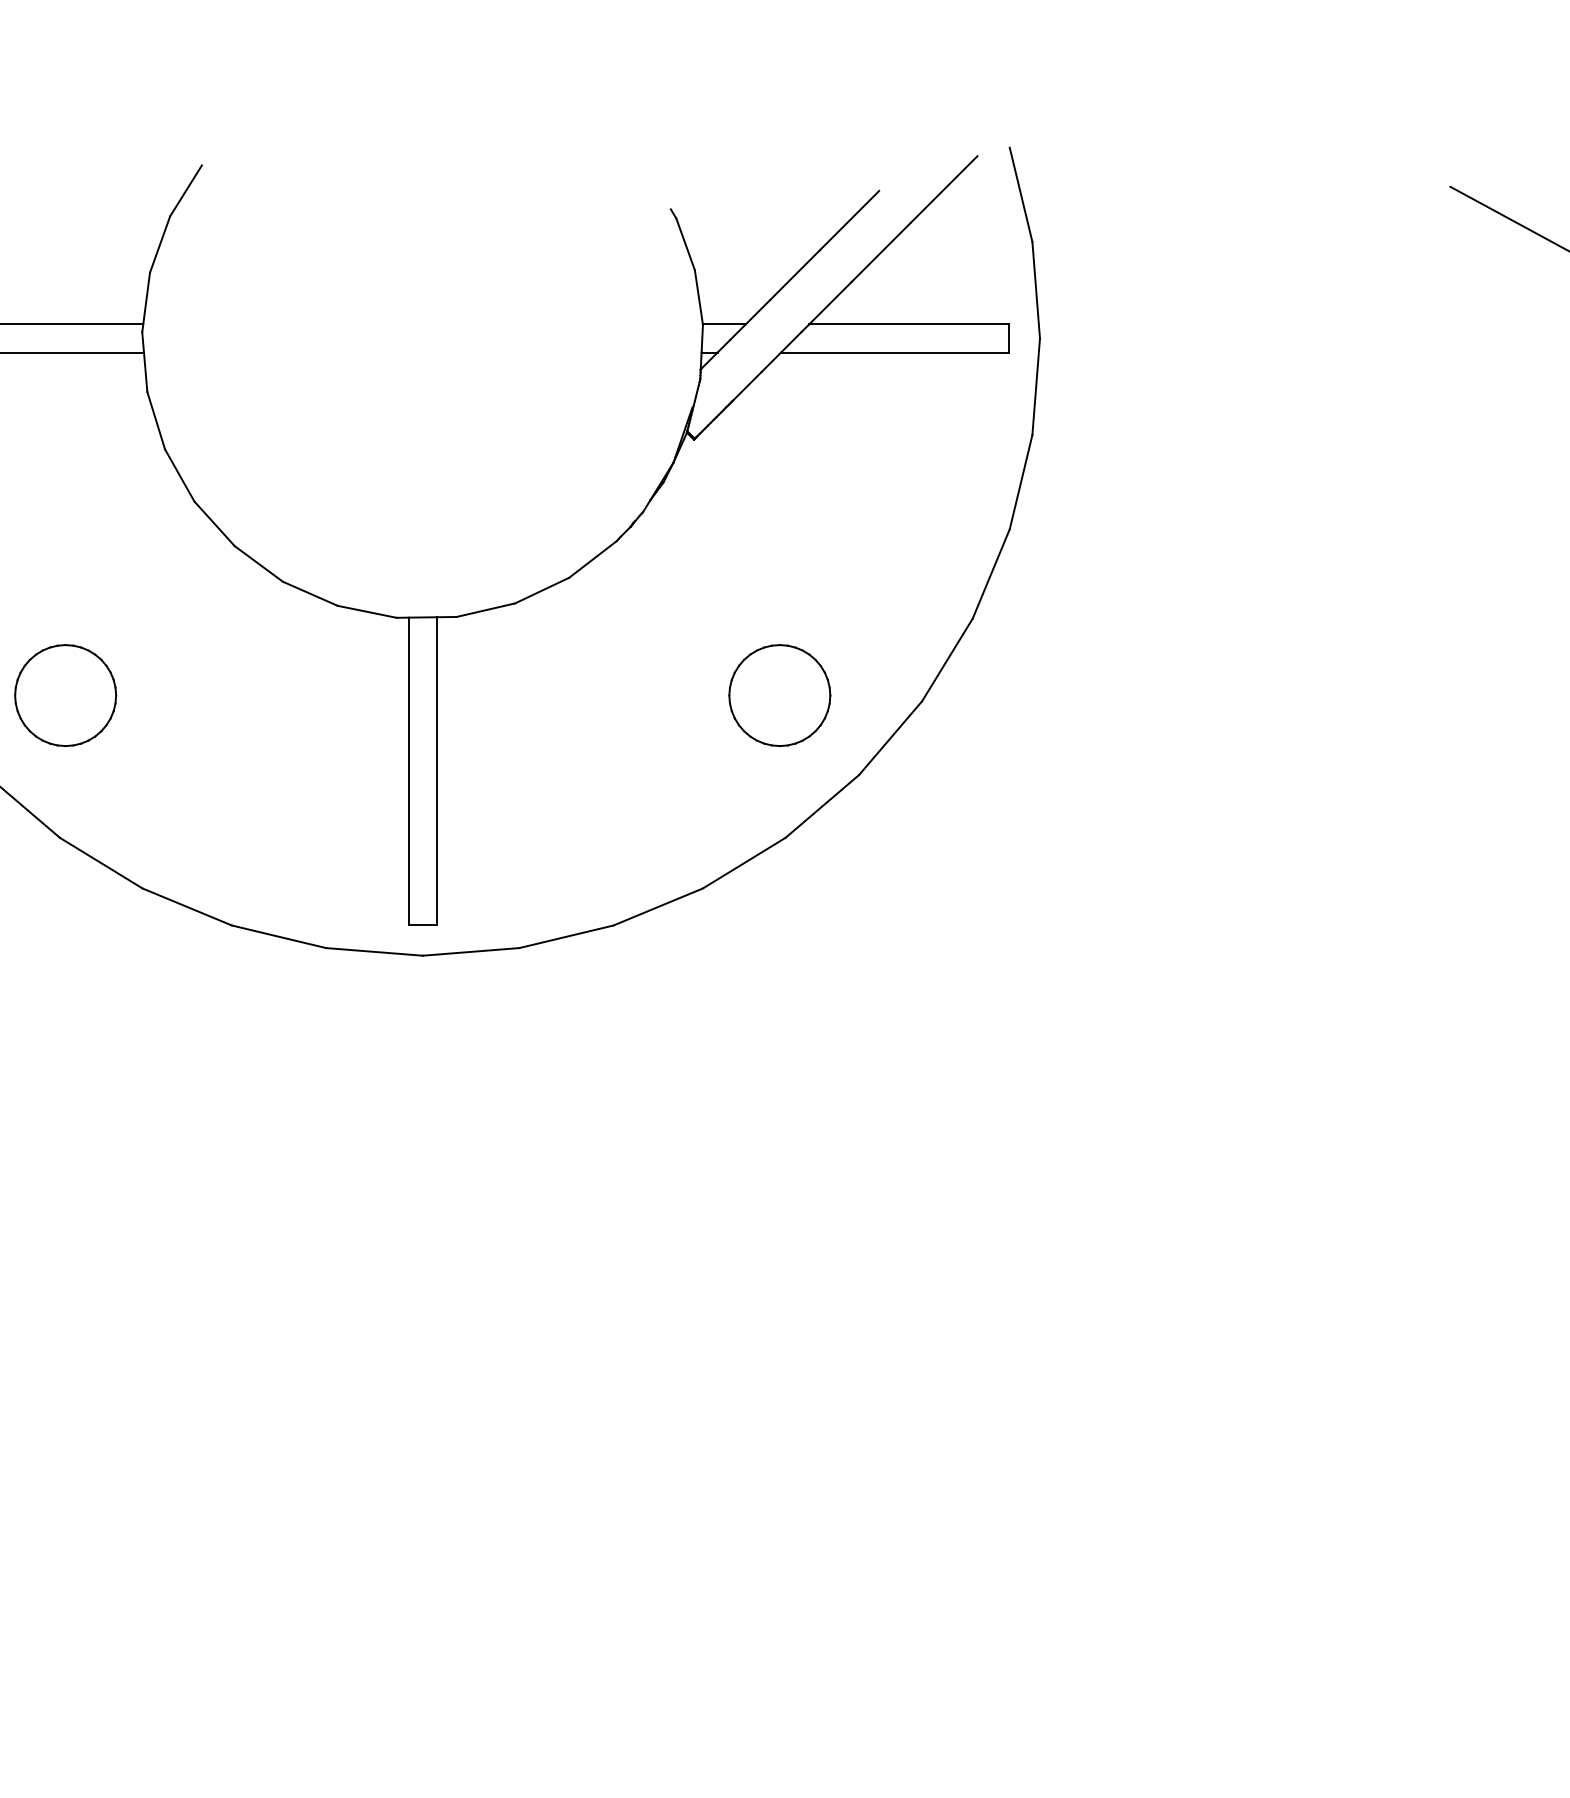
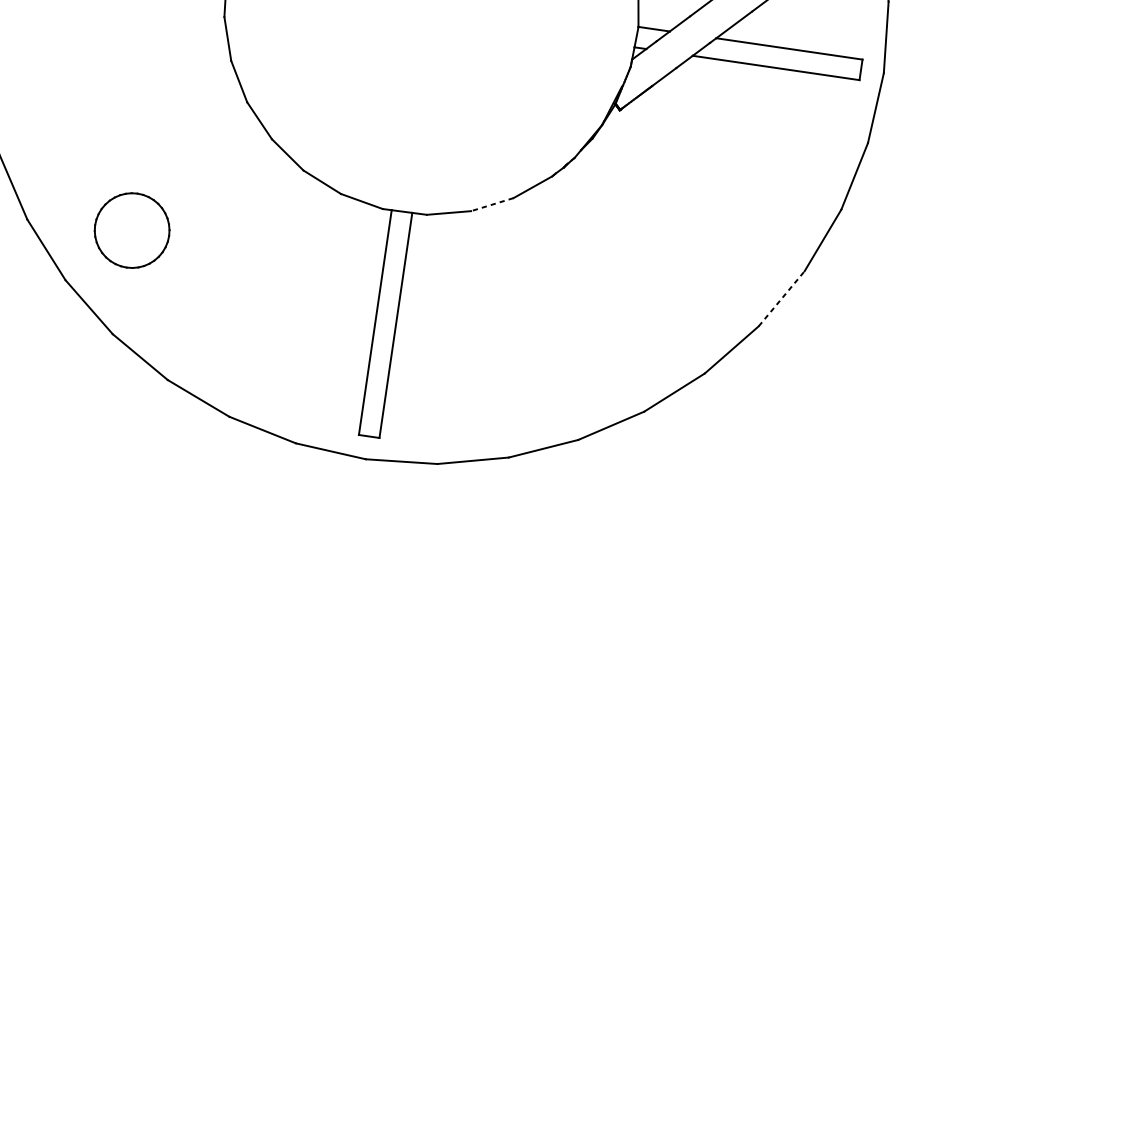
line: (542, 590) -> (492, 204), solid -> dashed
line: (947, 659) -> (781, 298), solid -> dashed
part: (779, 695) -> (654, 306), removed

